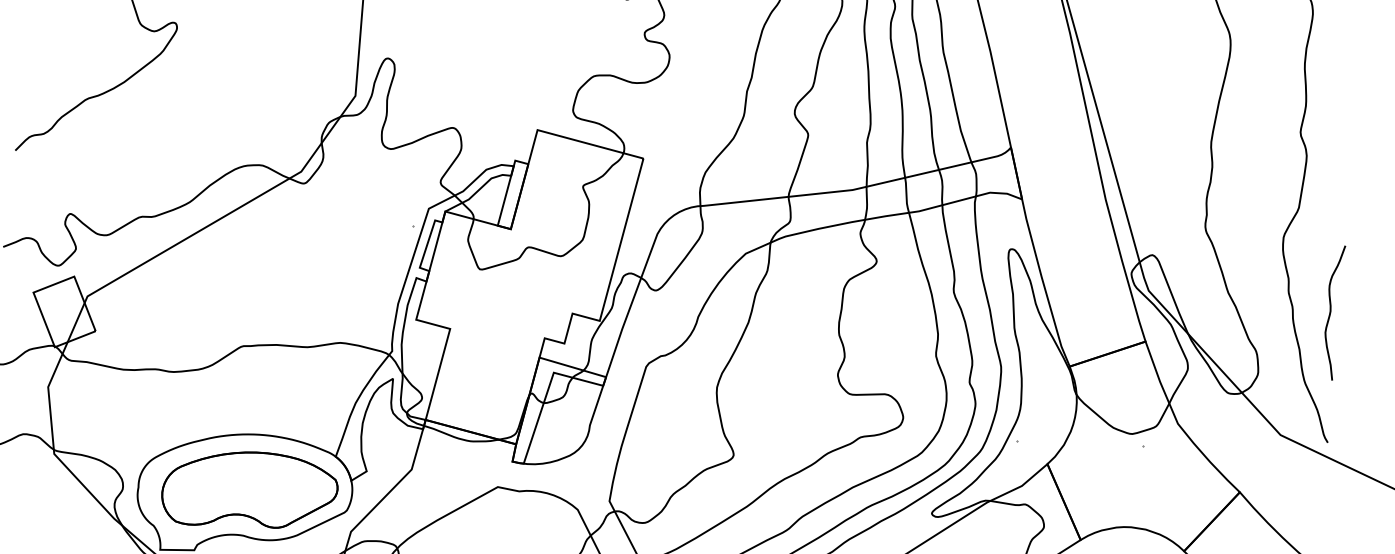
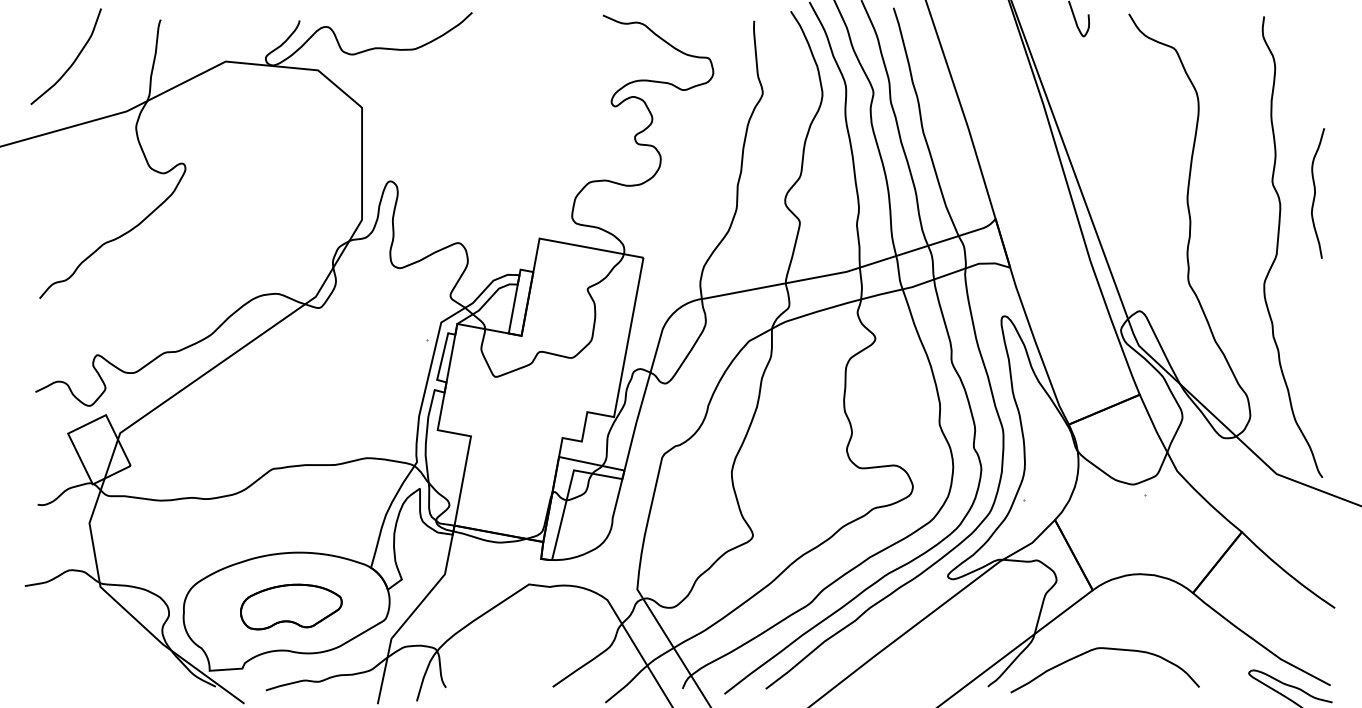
curve: (1330, 312) -> (1315, 193), moved
part: (250, 490) -> (291, 606), size x0.6

